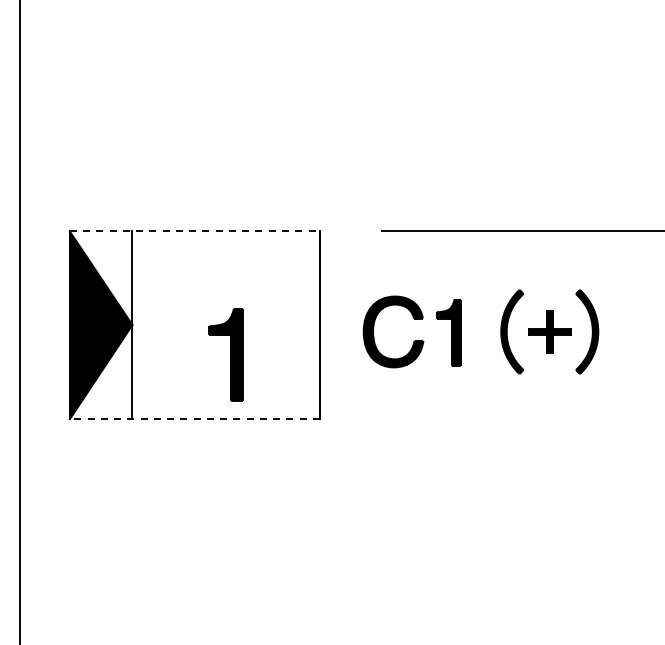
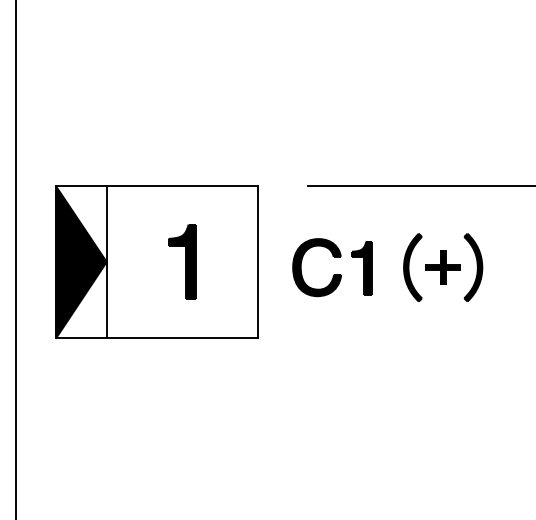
line: (194, 230) -> (156, 185), dashed -> solid
part: (225, 354) -> (181, 261), moved
line: (194, 418) -> (156, 337), dashed -> solid

